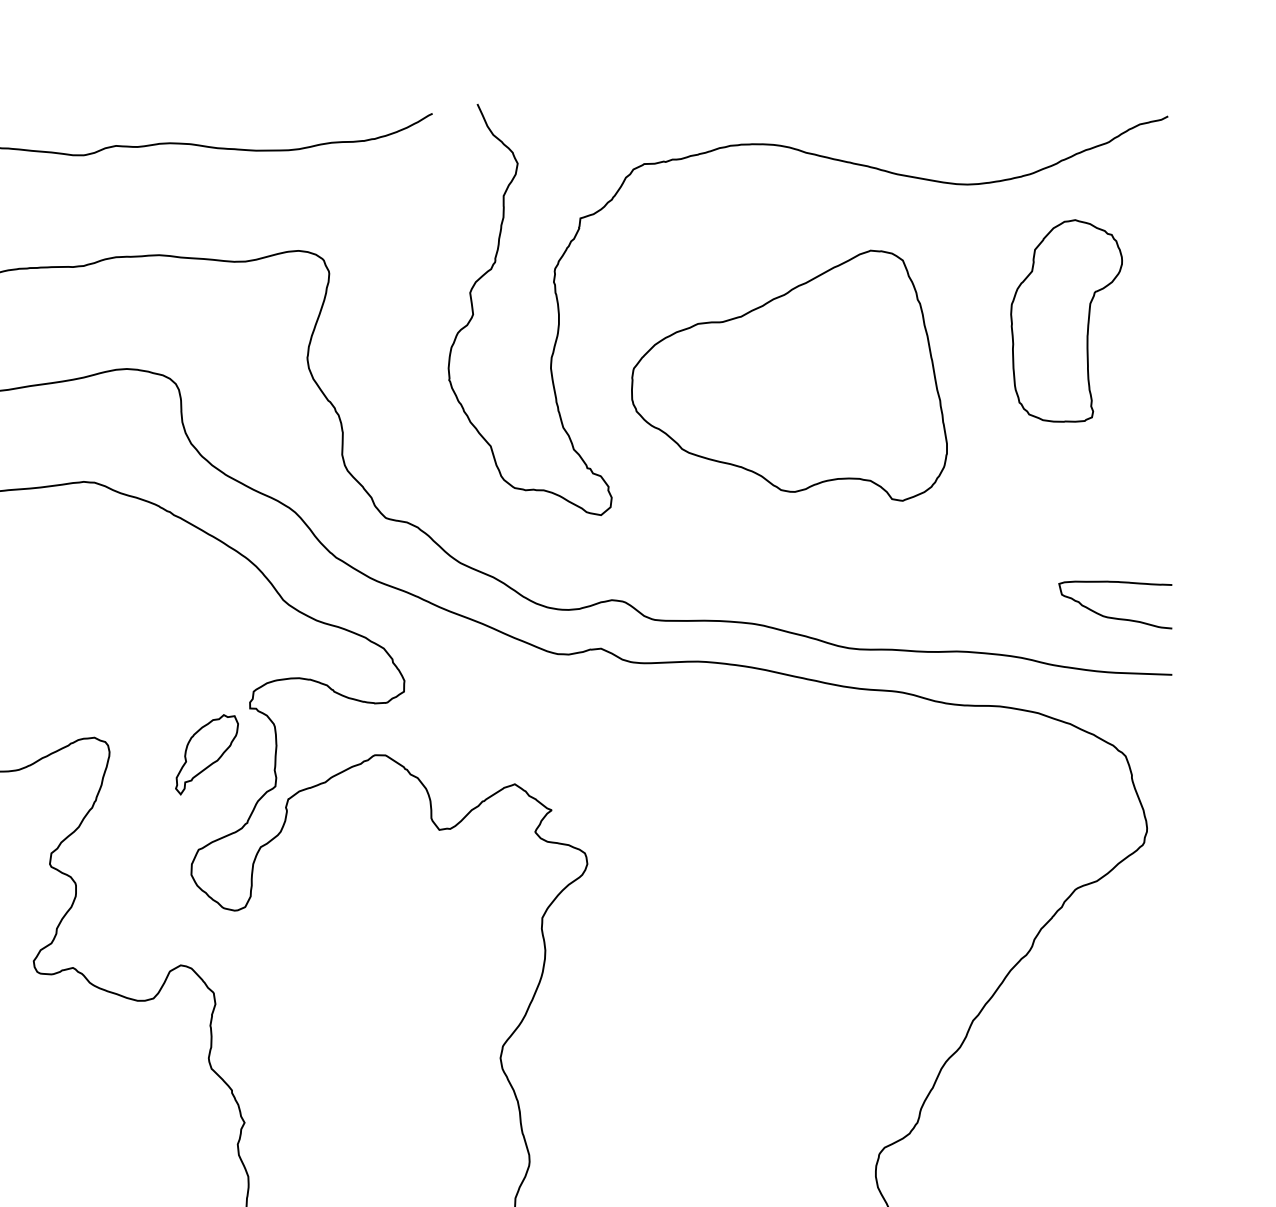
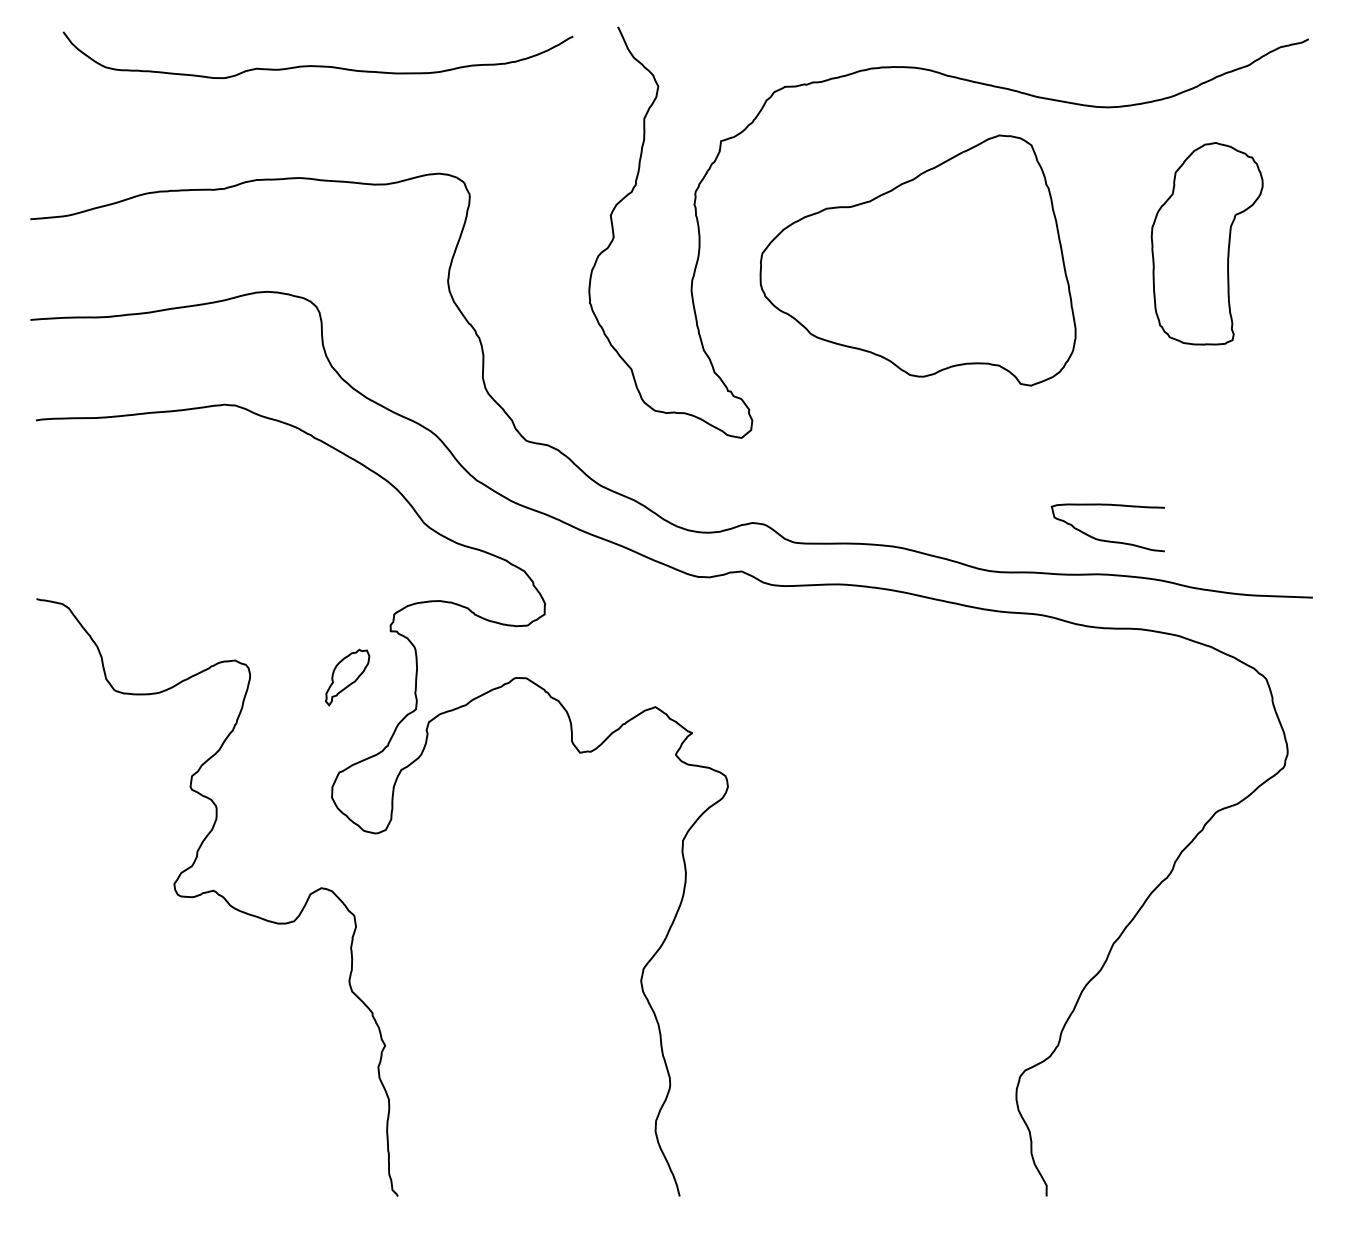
part: (788, 375) -> (917, 260), moved
curve: (1110, 616) -> (1103, 539), moved
part: (206, 754) -> (347, 677), size x0.7

